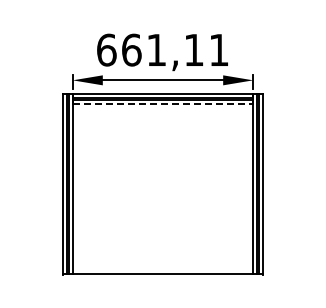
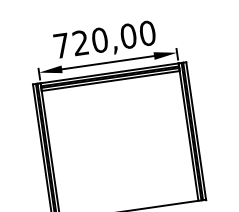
text: (162, 49) -> (104, 39), 661,11 -> 720,00
line: (163, 104) -> (111, 81), dashed -> solid

